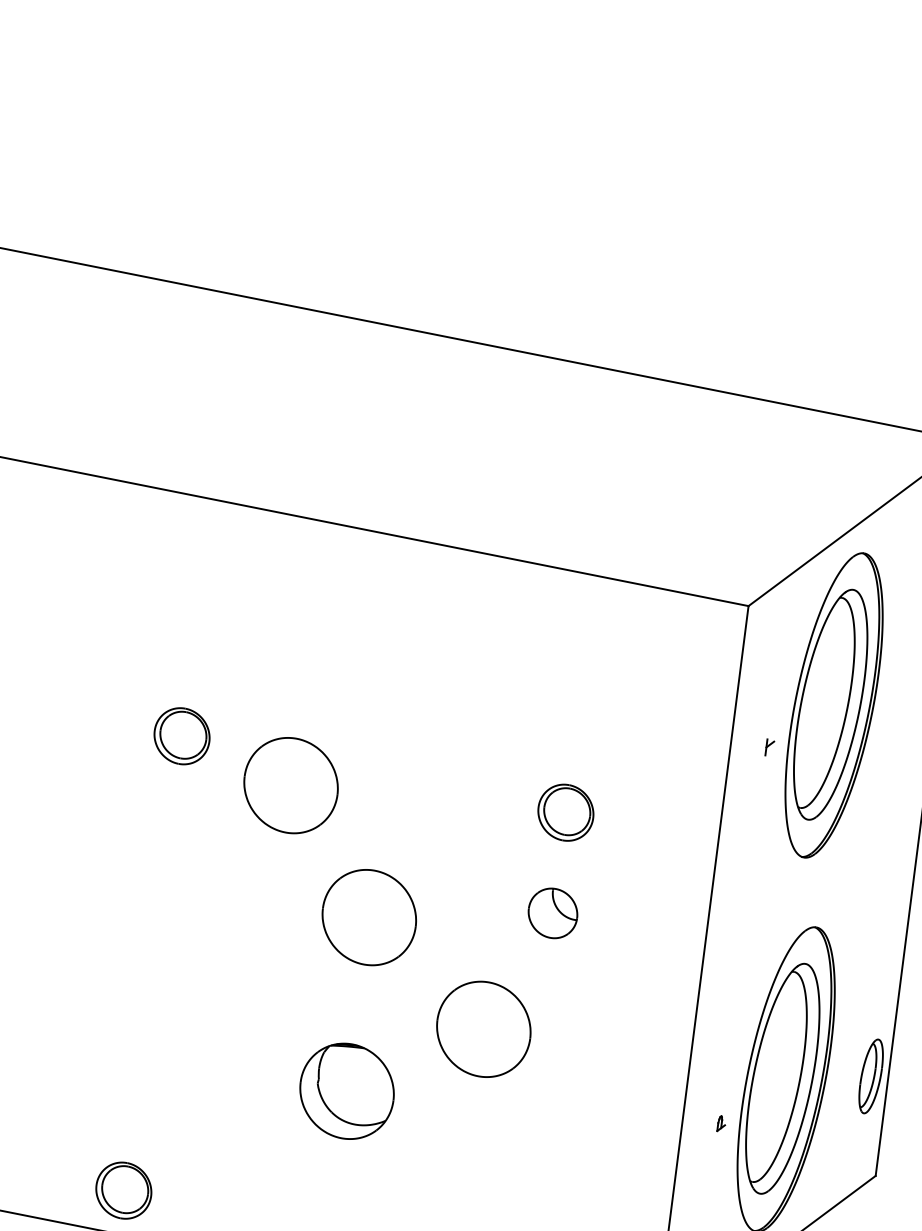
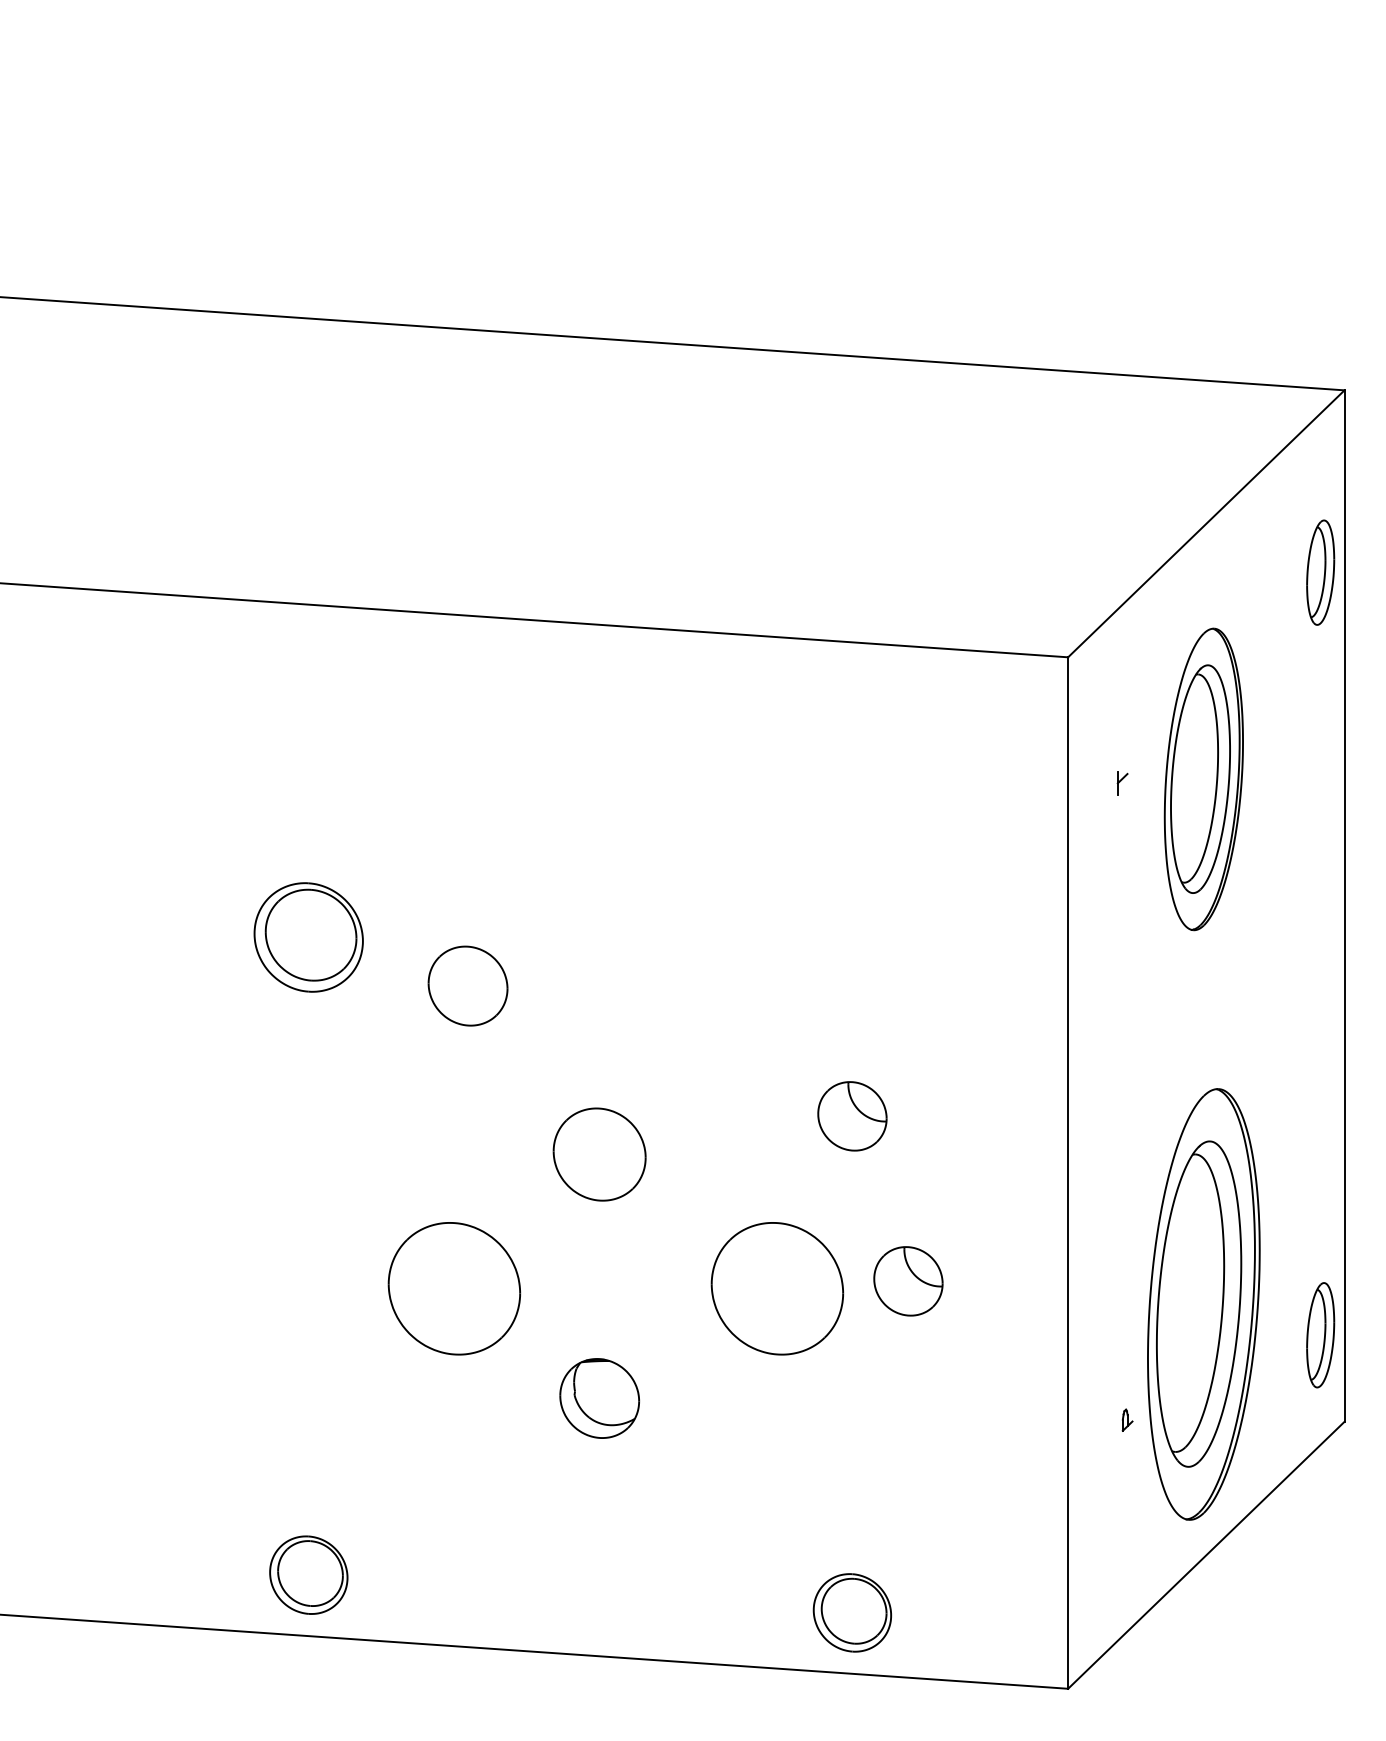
part: (833, 705) -> (1203, 779), size x0.7
part: (181, 735) -> (308, 936), size x1.4
part: (769, 747) -> (1122, 783), moved
part: (290, 785) -> (467, 985), size x0.6
part: (565, 812) -> (852, 974), removed
part: (369, 917) -> (599, 1154), size x0.7
part: (253, 999) -> (454, 1288), added
part: (577, 1036) -> (908, 1281), added
part: (871, 1076) -> (1320, 1335), moved
part: (347, 1091) -> (599, 1398), size x0.6
part: (721, 1123) -> (1127, 1419), moved

